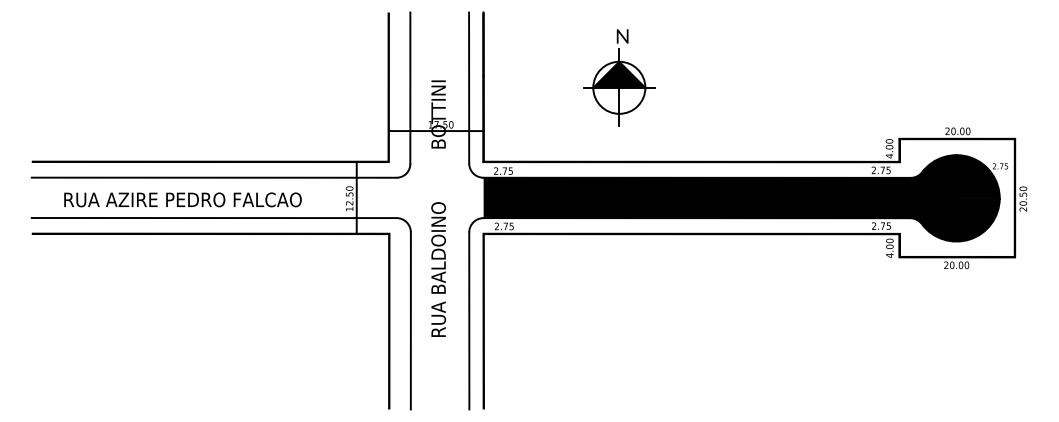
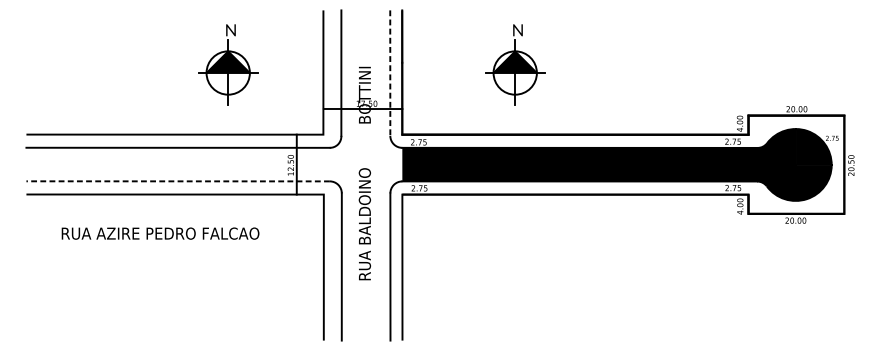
part: (274, 77) -> (228, 64), added
line: (469, 88) -> (390, 73), solid -> dashed
text: (182, 199) -> (160, 233), moved
line: (213, 218) -> (177, 181), solid -> dashed

